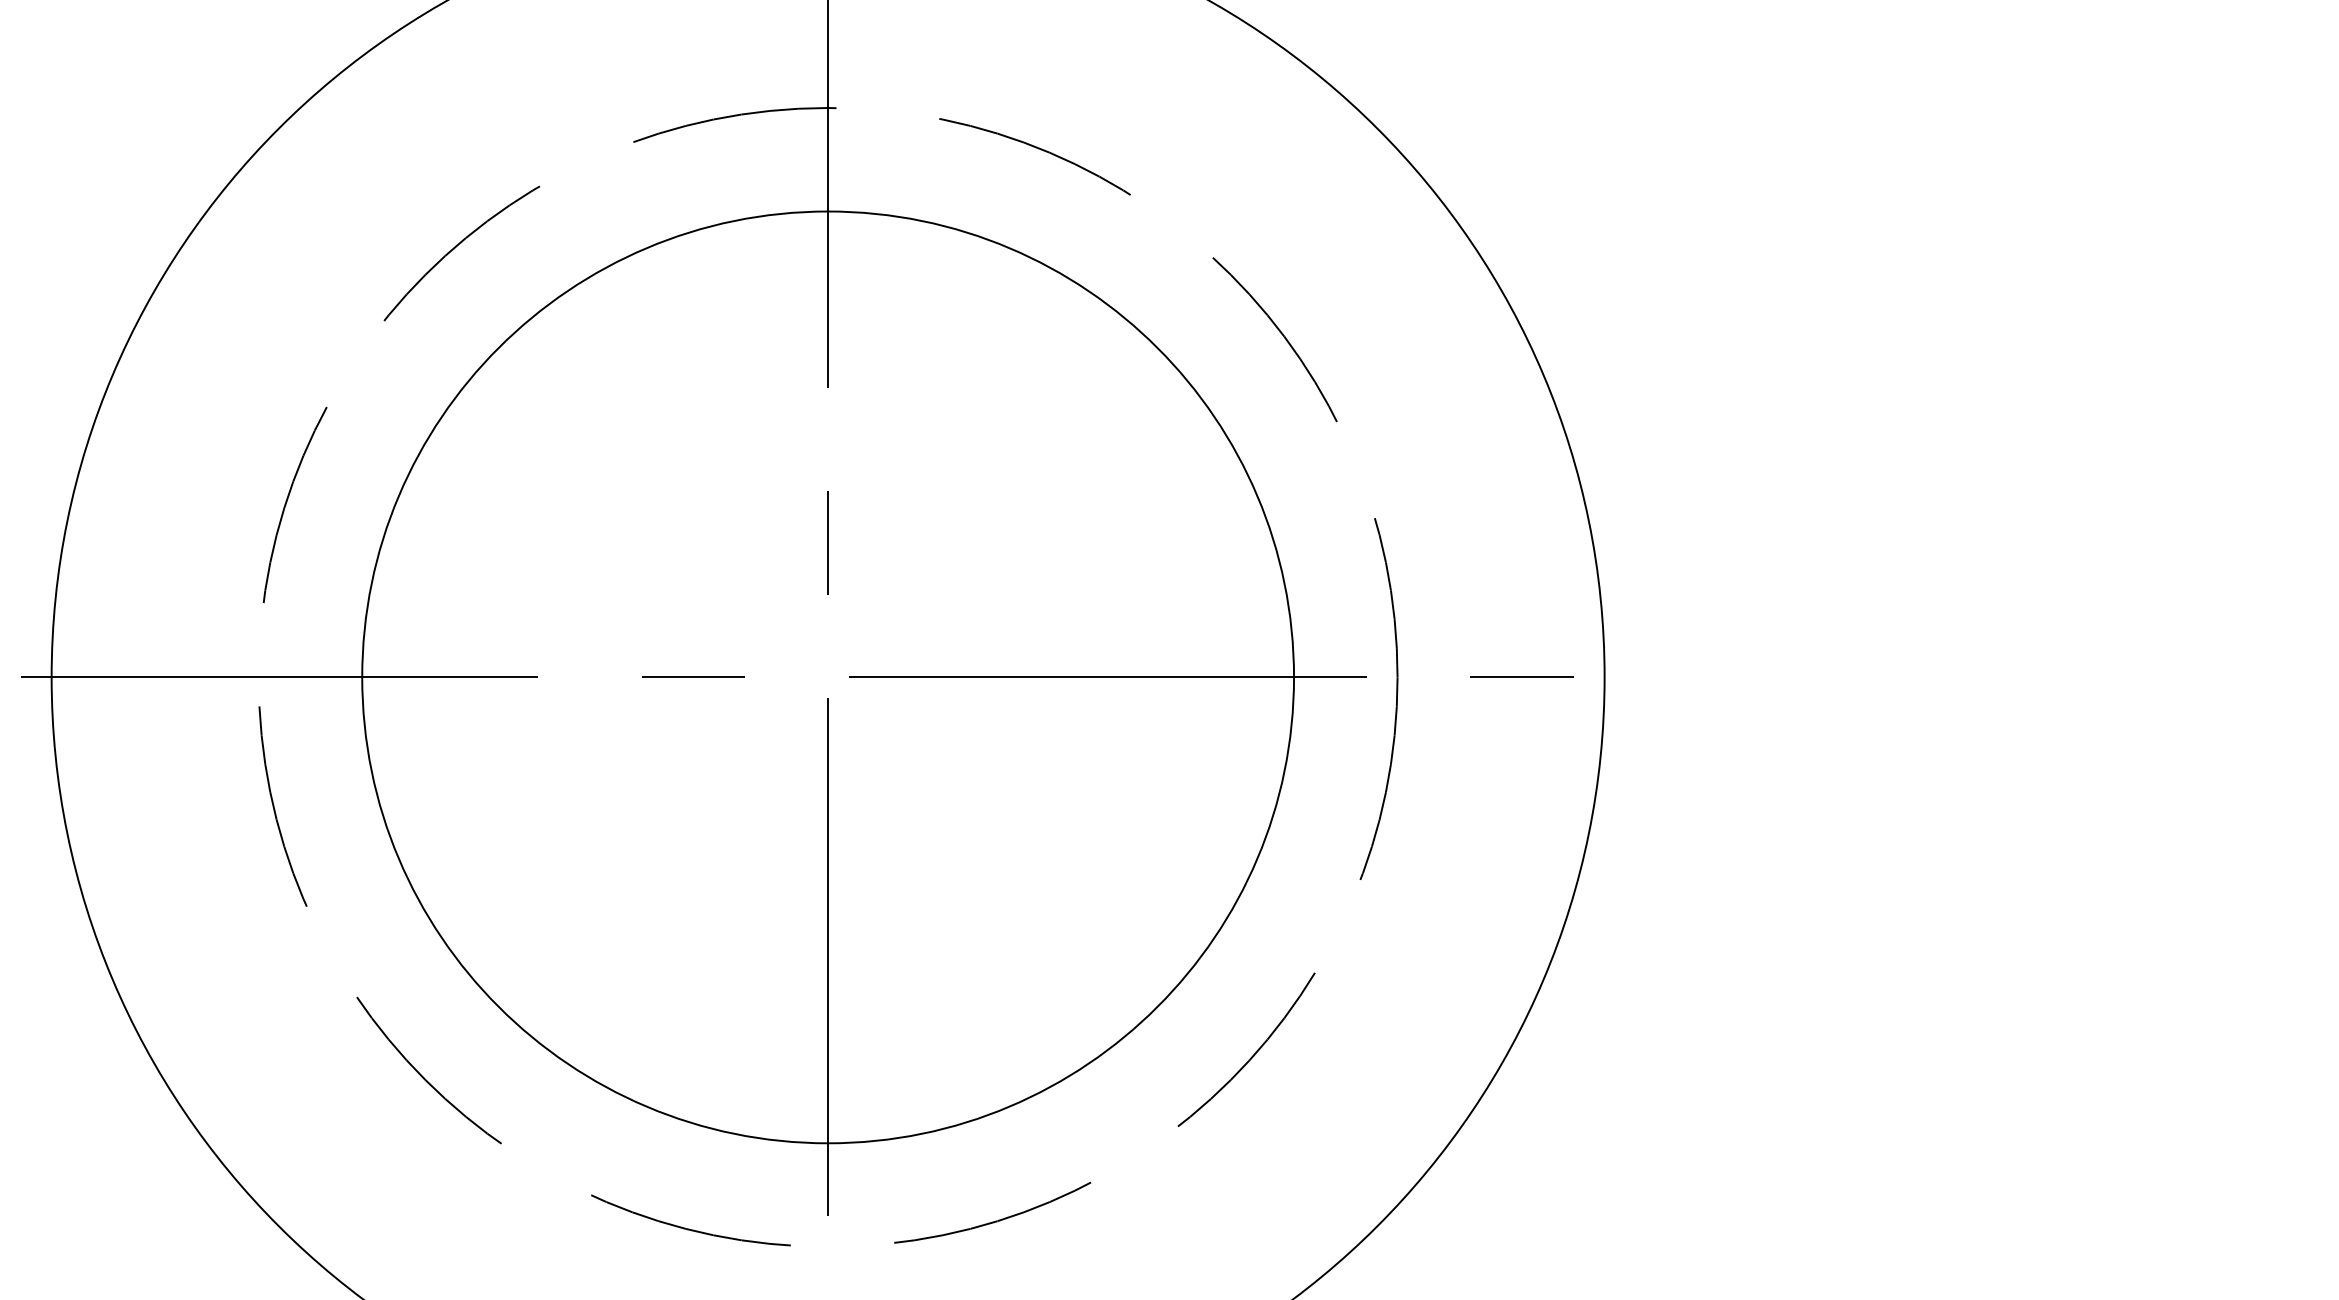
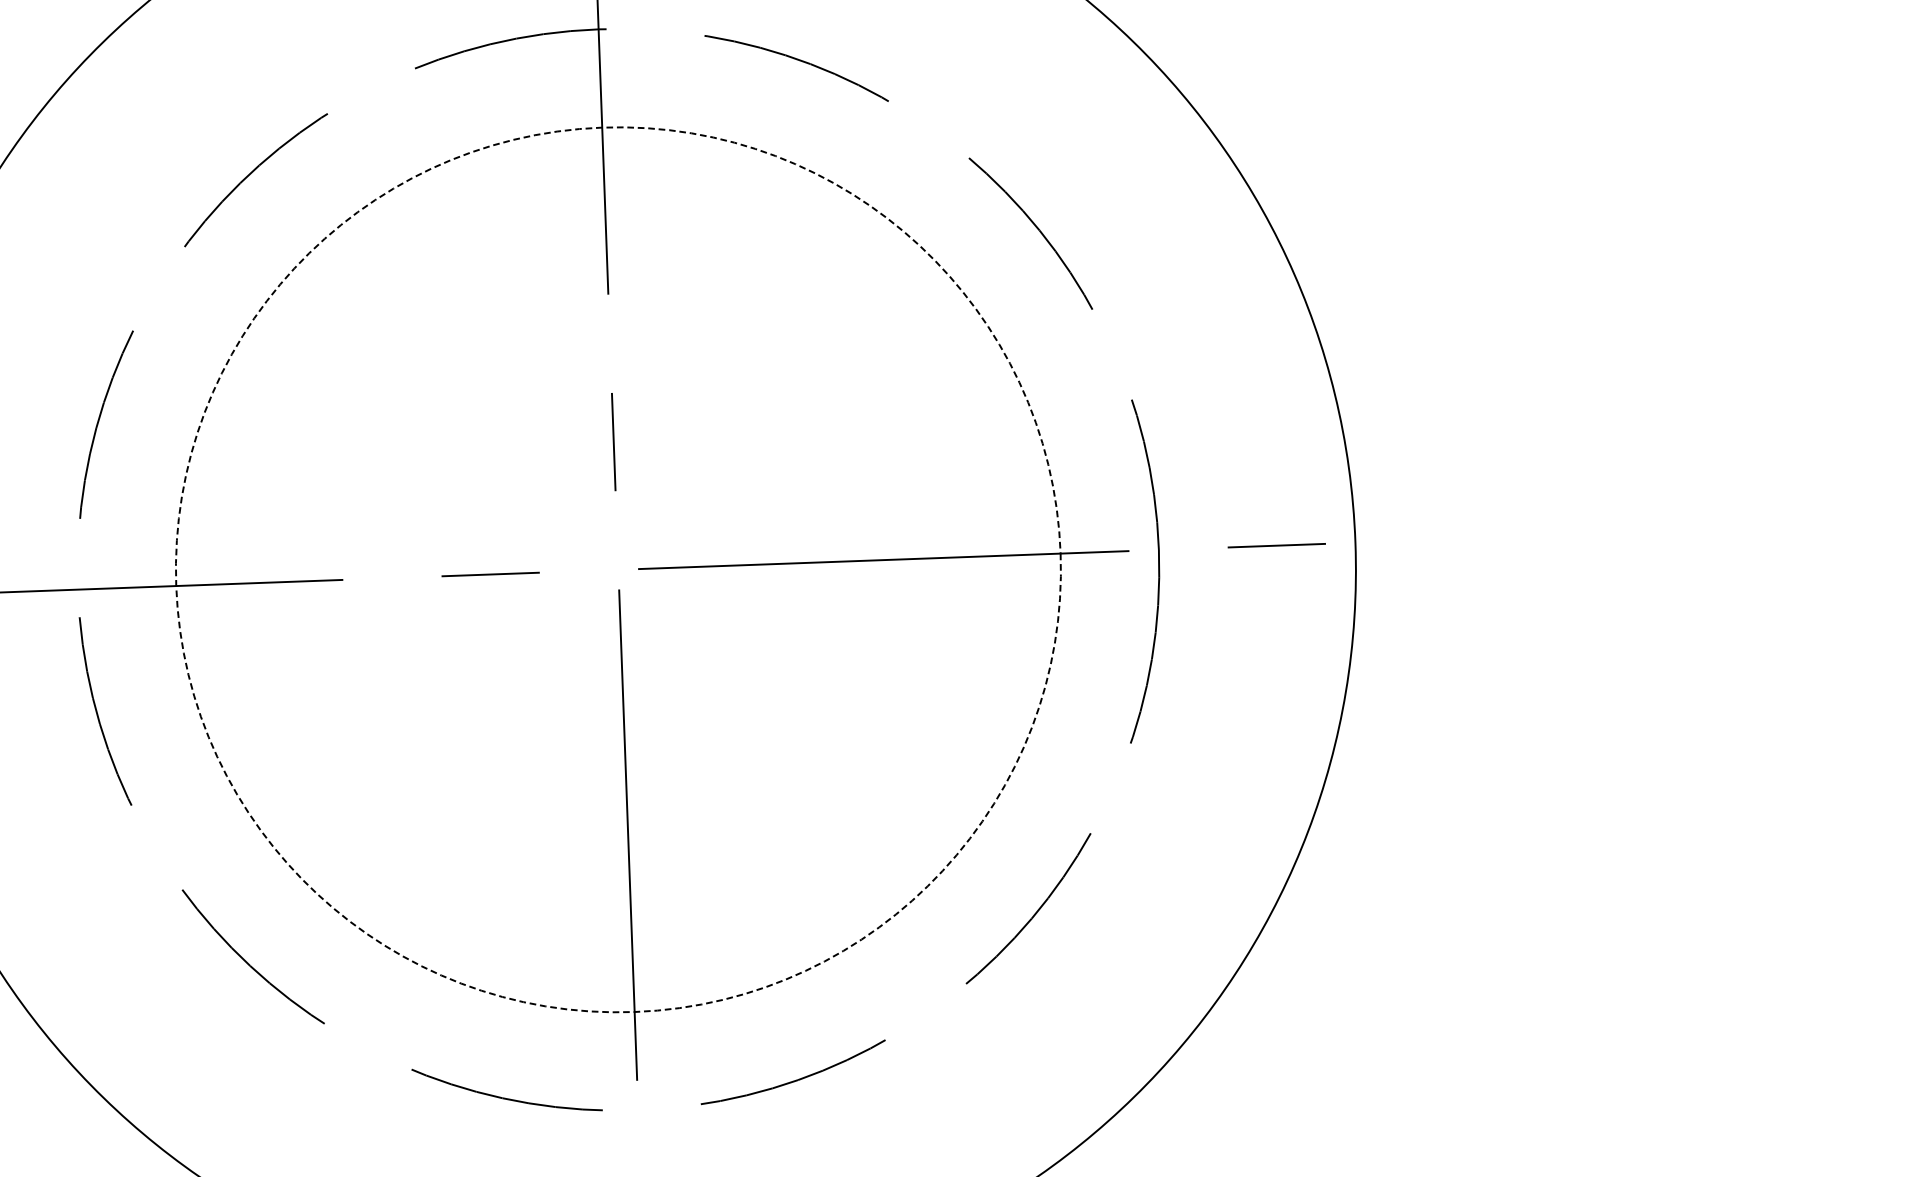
circle: (828, 677) -> (618, 569), solid -> dashed

